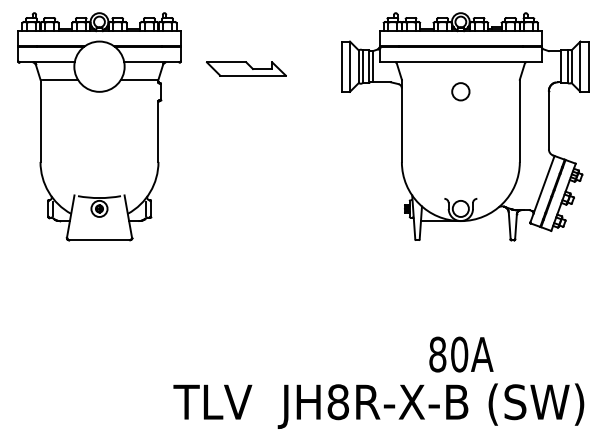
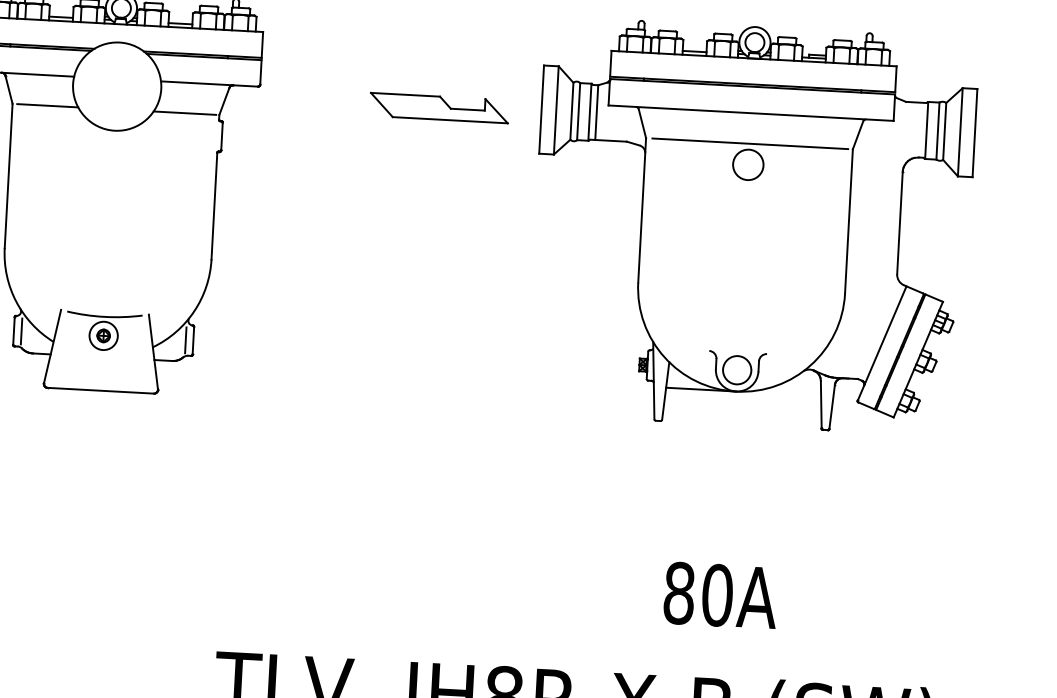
part: (246, 68) -> (439, 107), moved
line: (461, 79) -> (750, 143), added
text: (461, 354) -> (720, 595), moved

